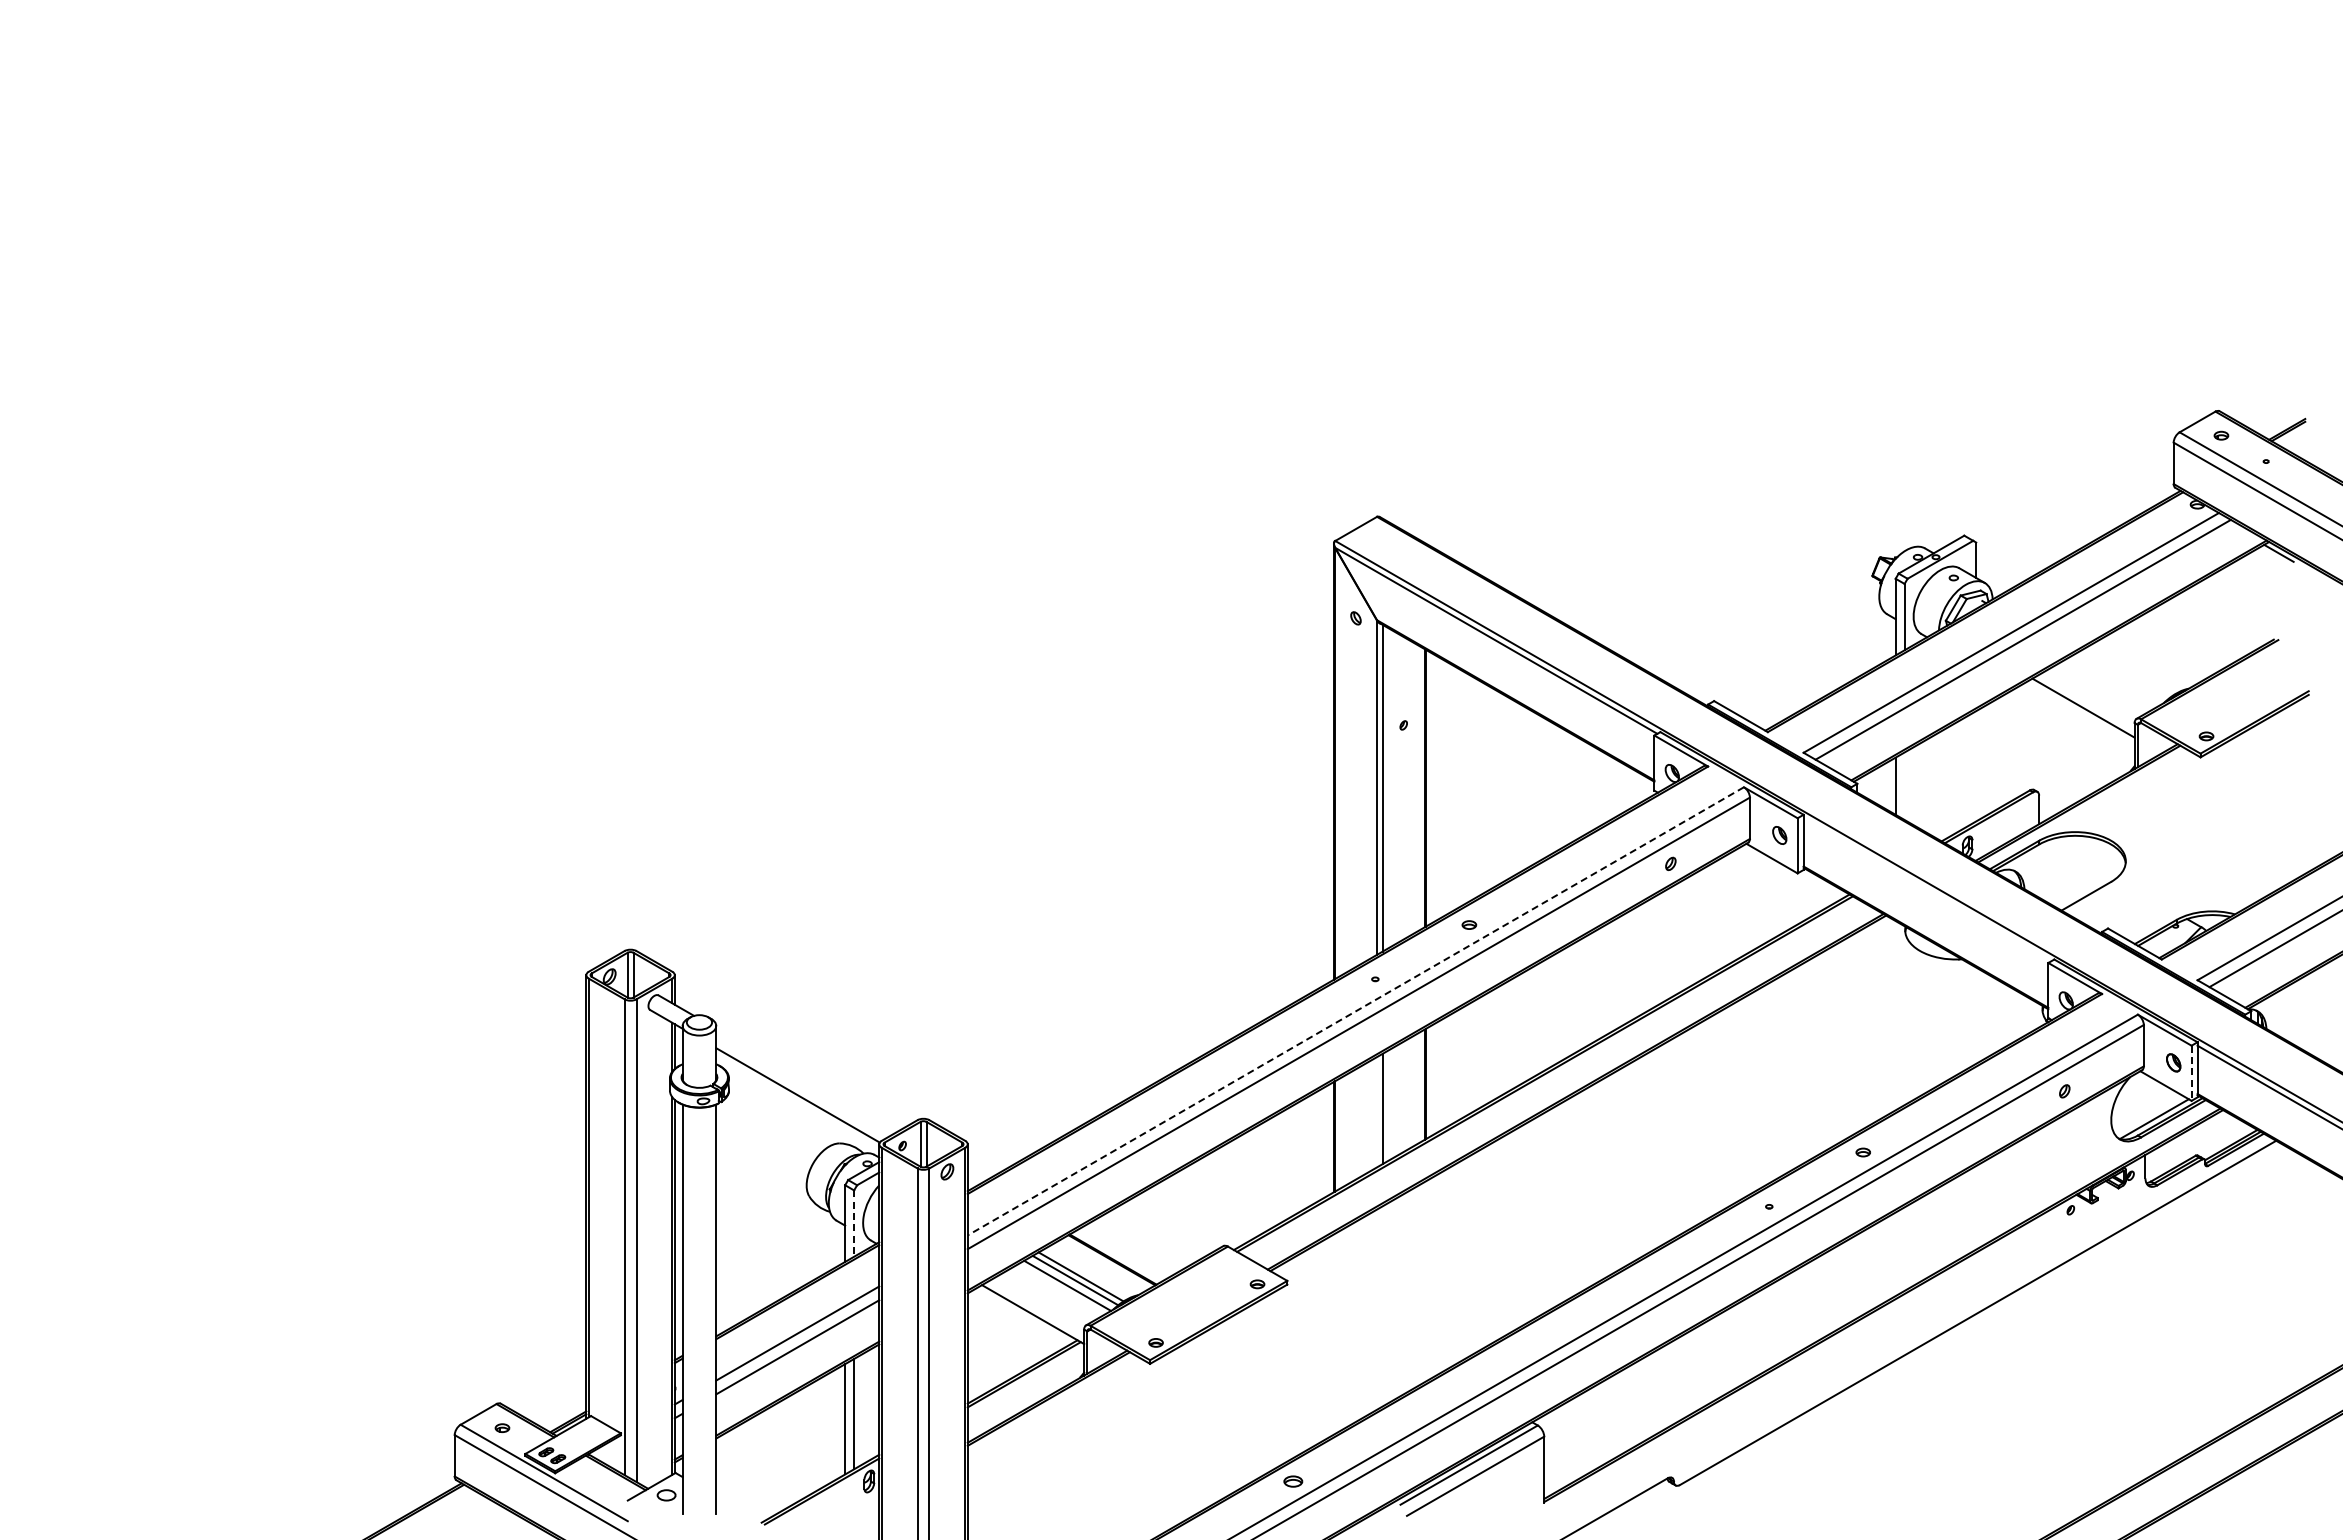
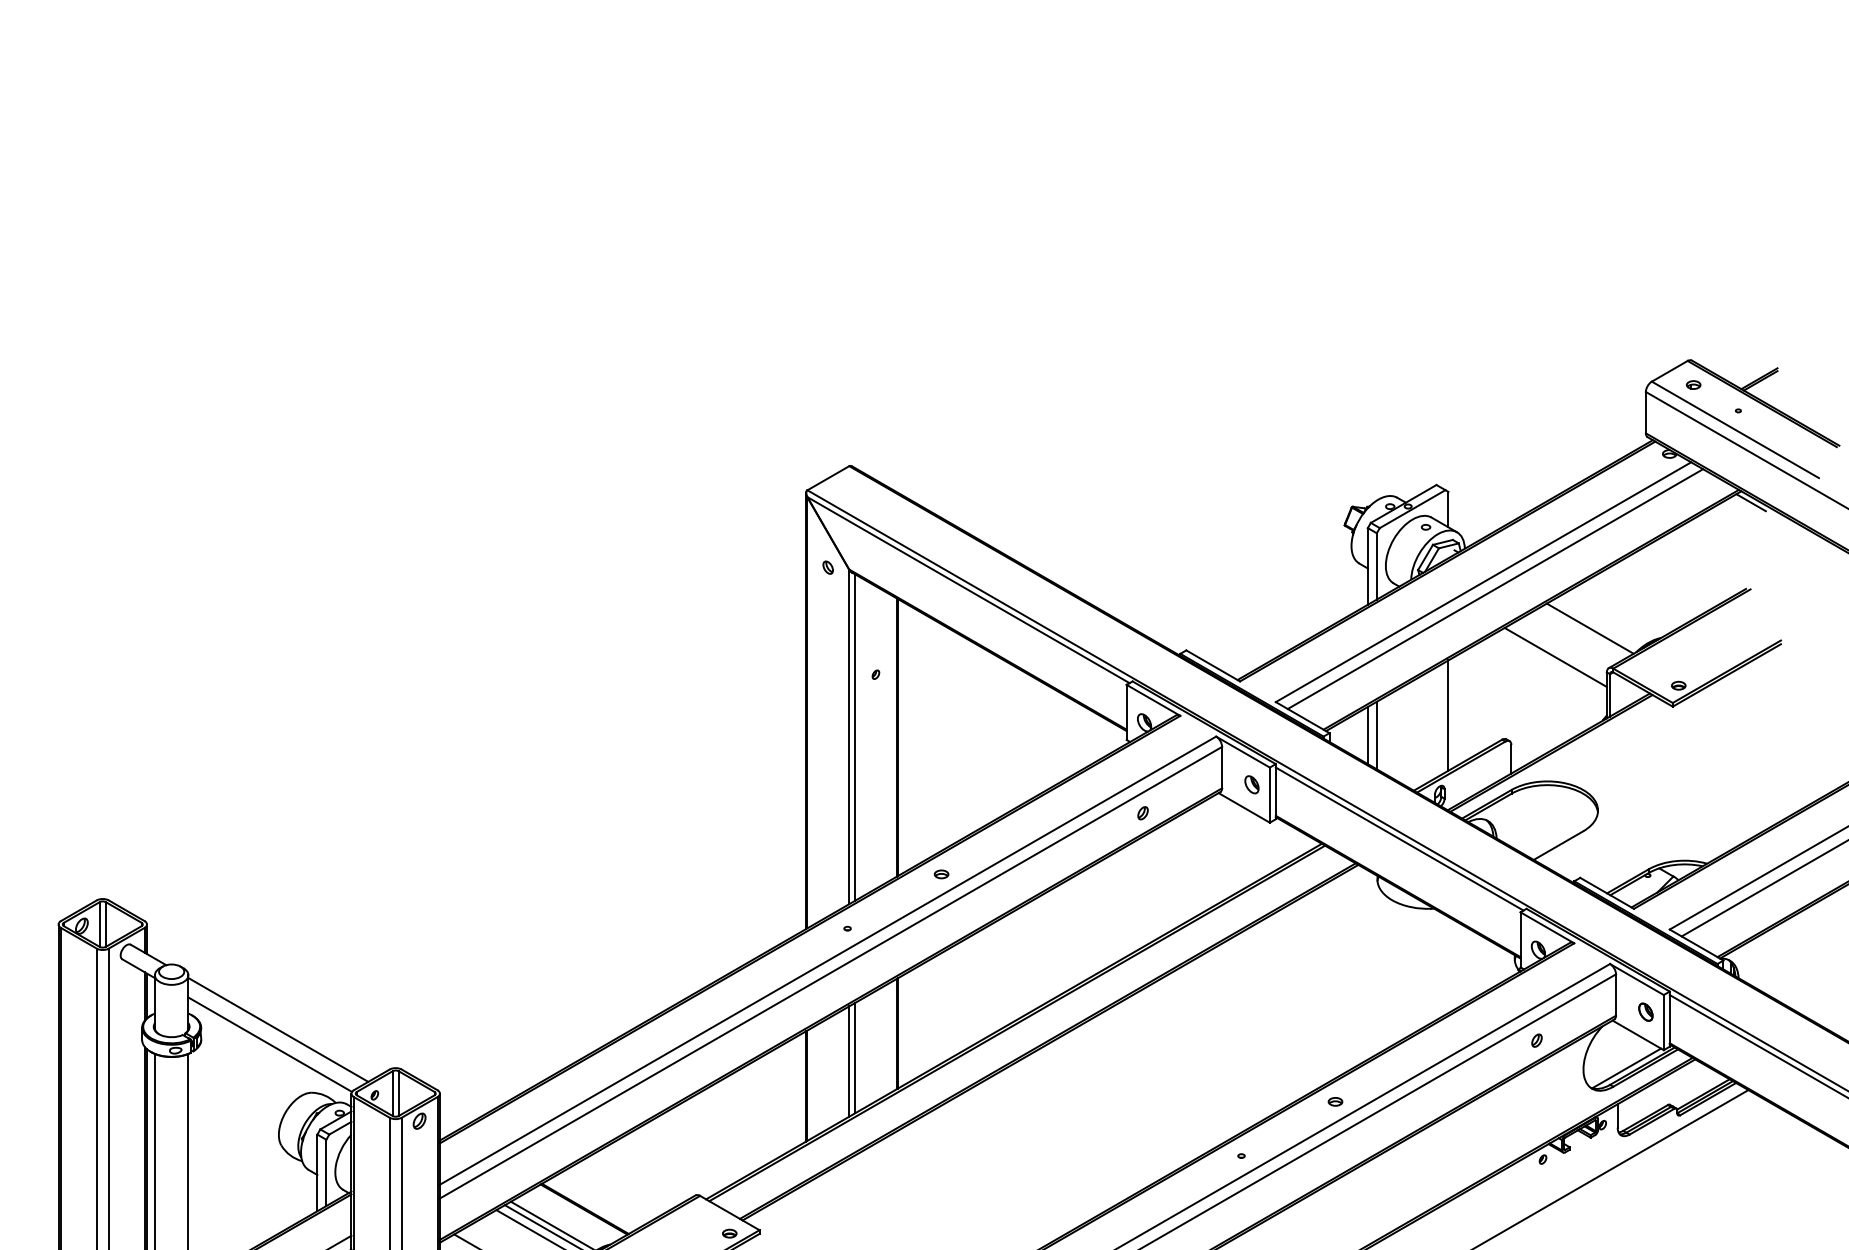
line: (2117, 679) -> (1589, 628), added
line: (1976, 766) -> (1448, 715), added
line: (1904, 785) -> (1376, 734), added
line: (1927, 889) -> (1399, 838), added
line: (1355, 1011) -> (827, 960), dashed -> solid
line: (2191, 1073) -> (1663, 1022), dashed -> solid
line: (806, 1080) -> (278, 1029), added
line: (1376, 1112) -> (848, 1061), added
line: (854, 1224) -> (326, 1173), dashed -> solid

